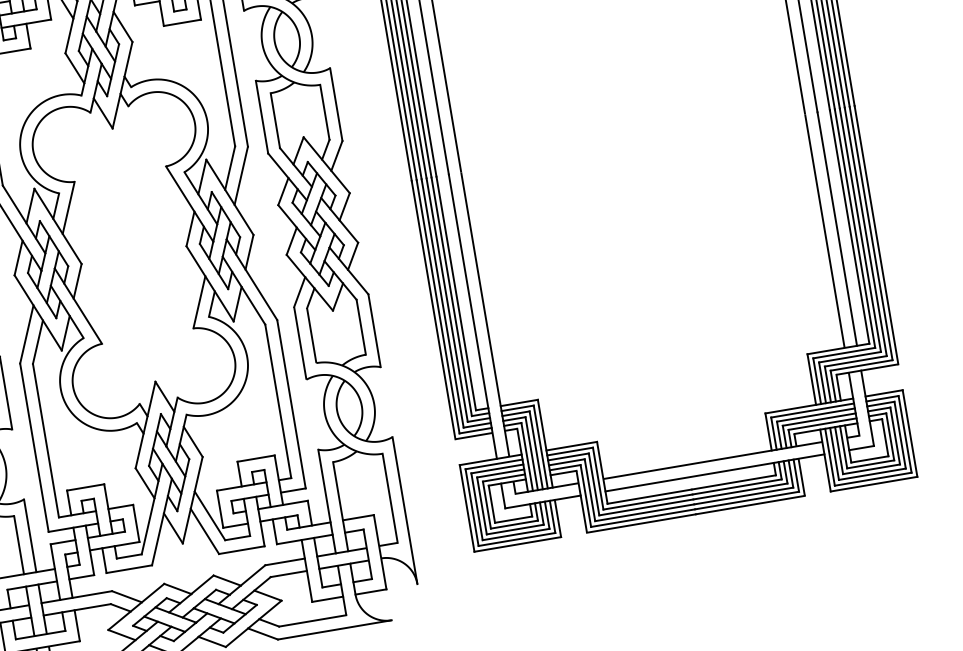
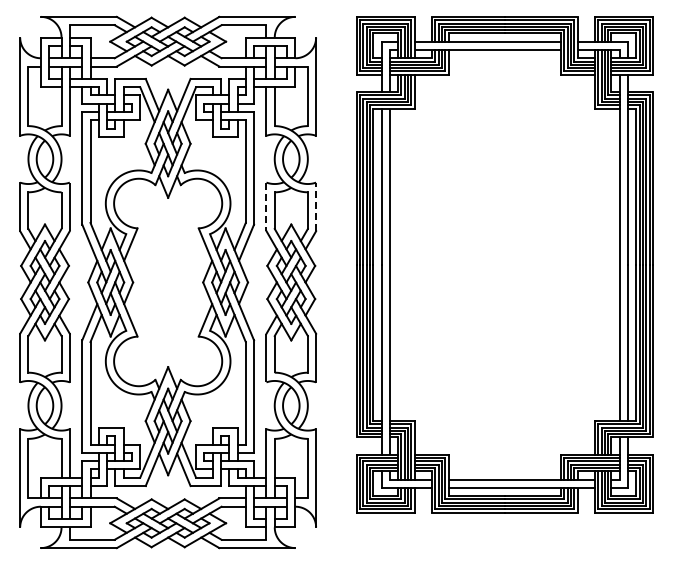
line: (336, 103) -> (316, 206), solid -> dashed
line: (262, 118) -> (266, 207), solid -> dashed

